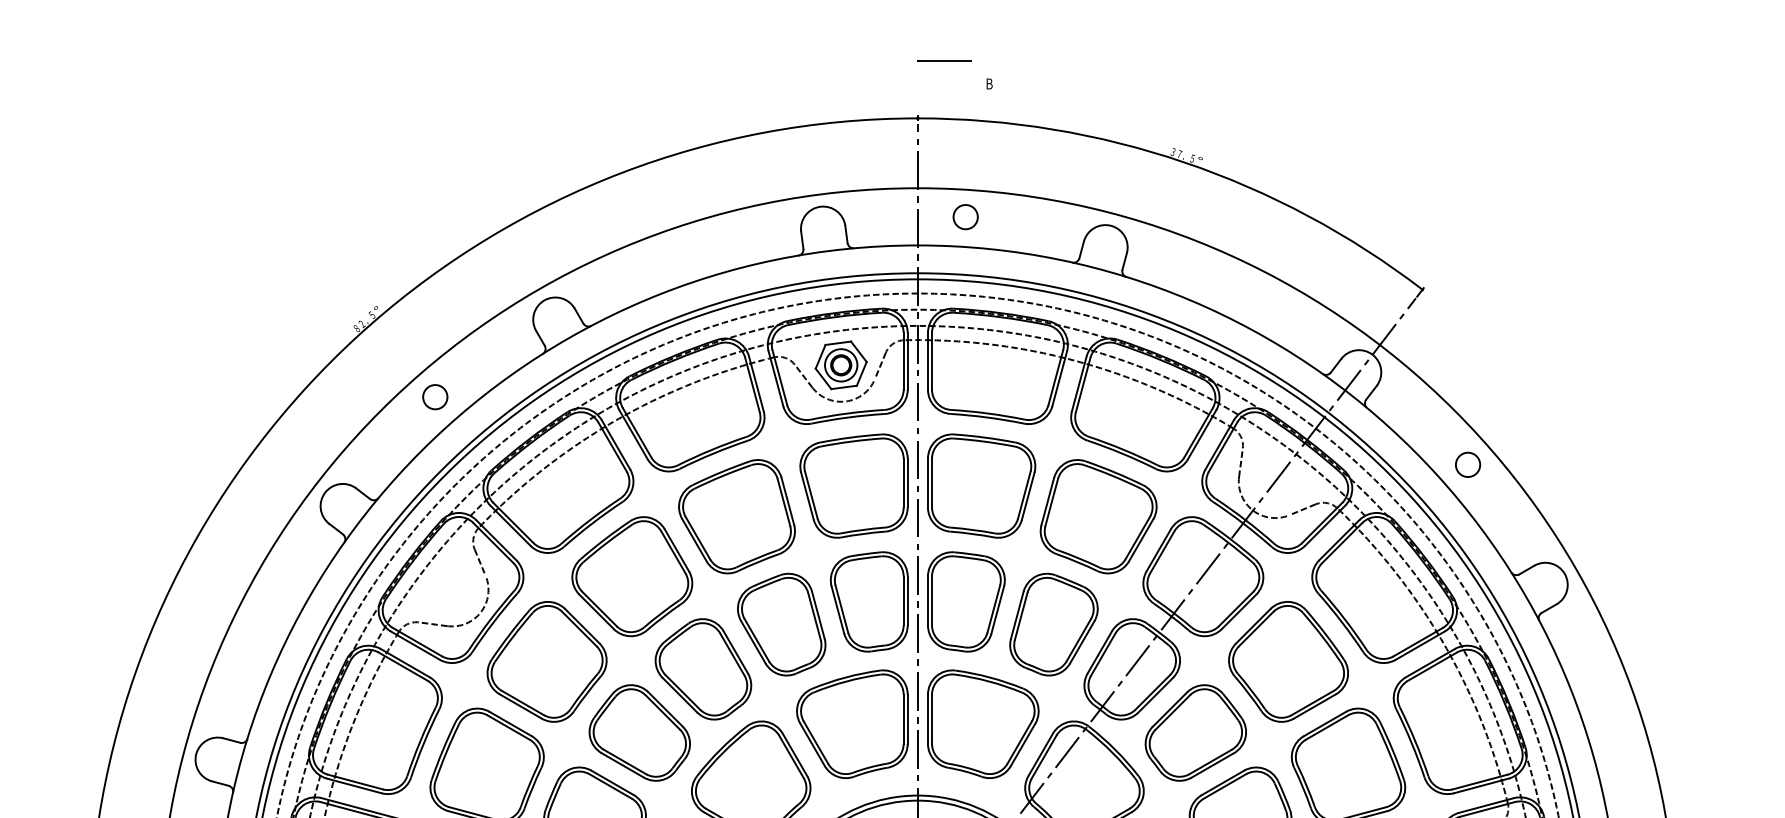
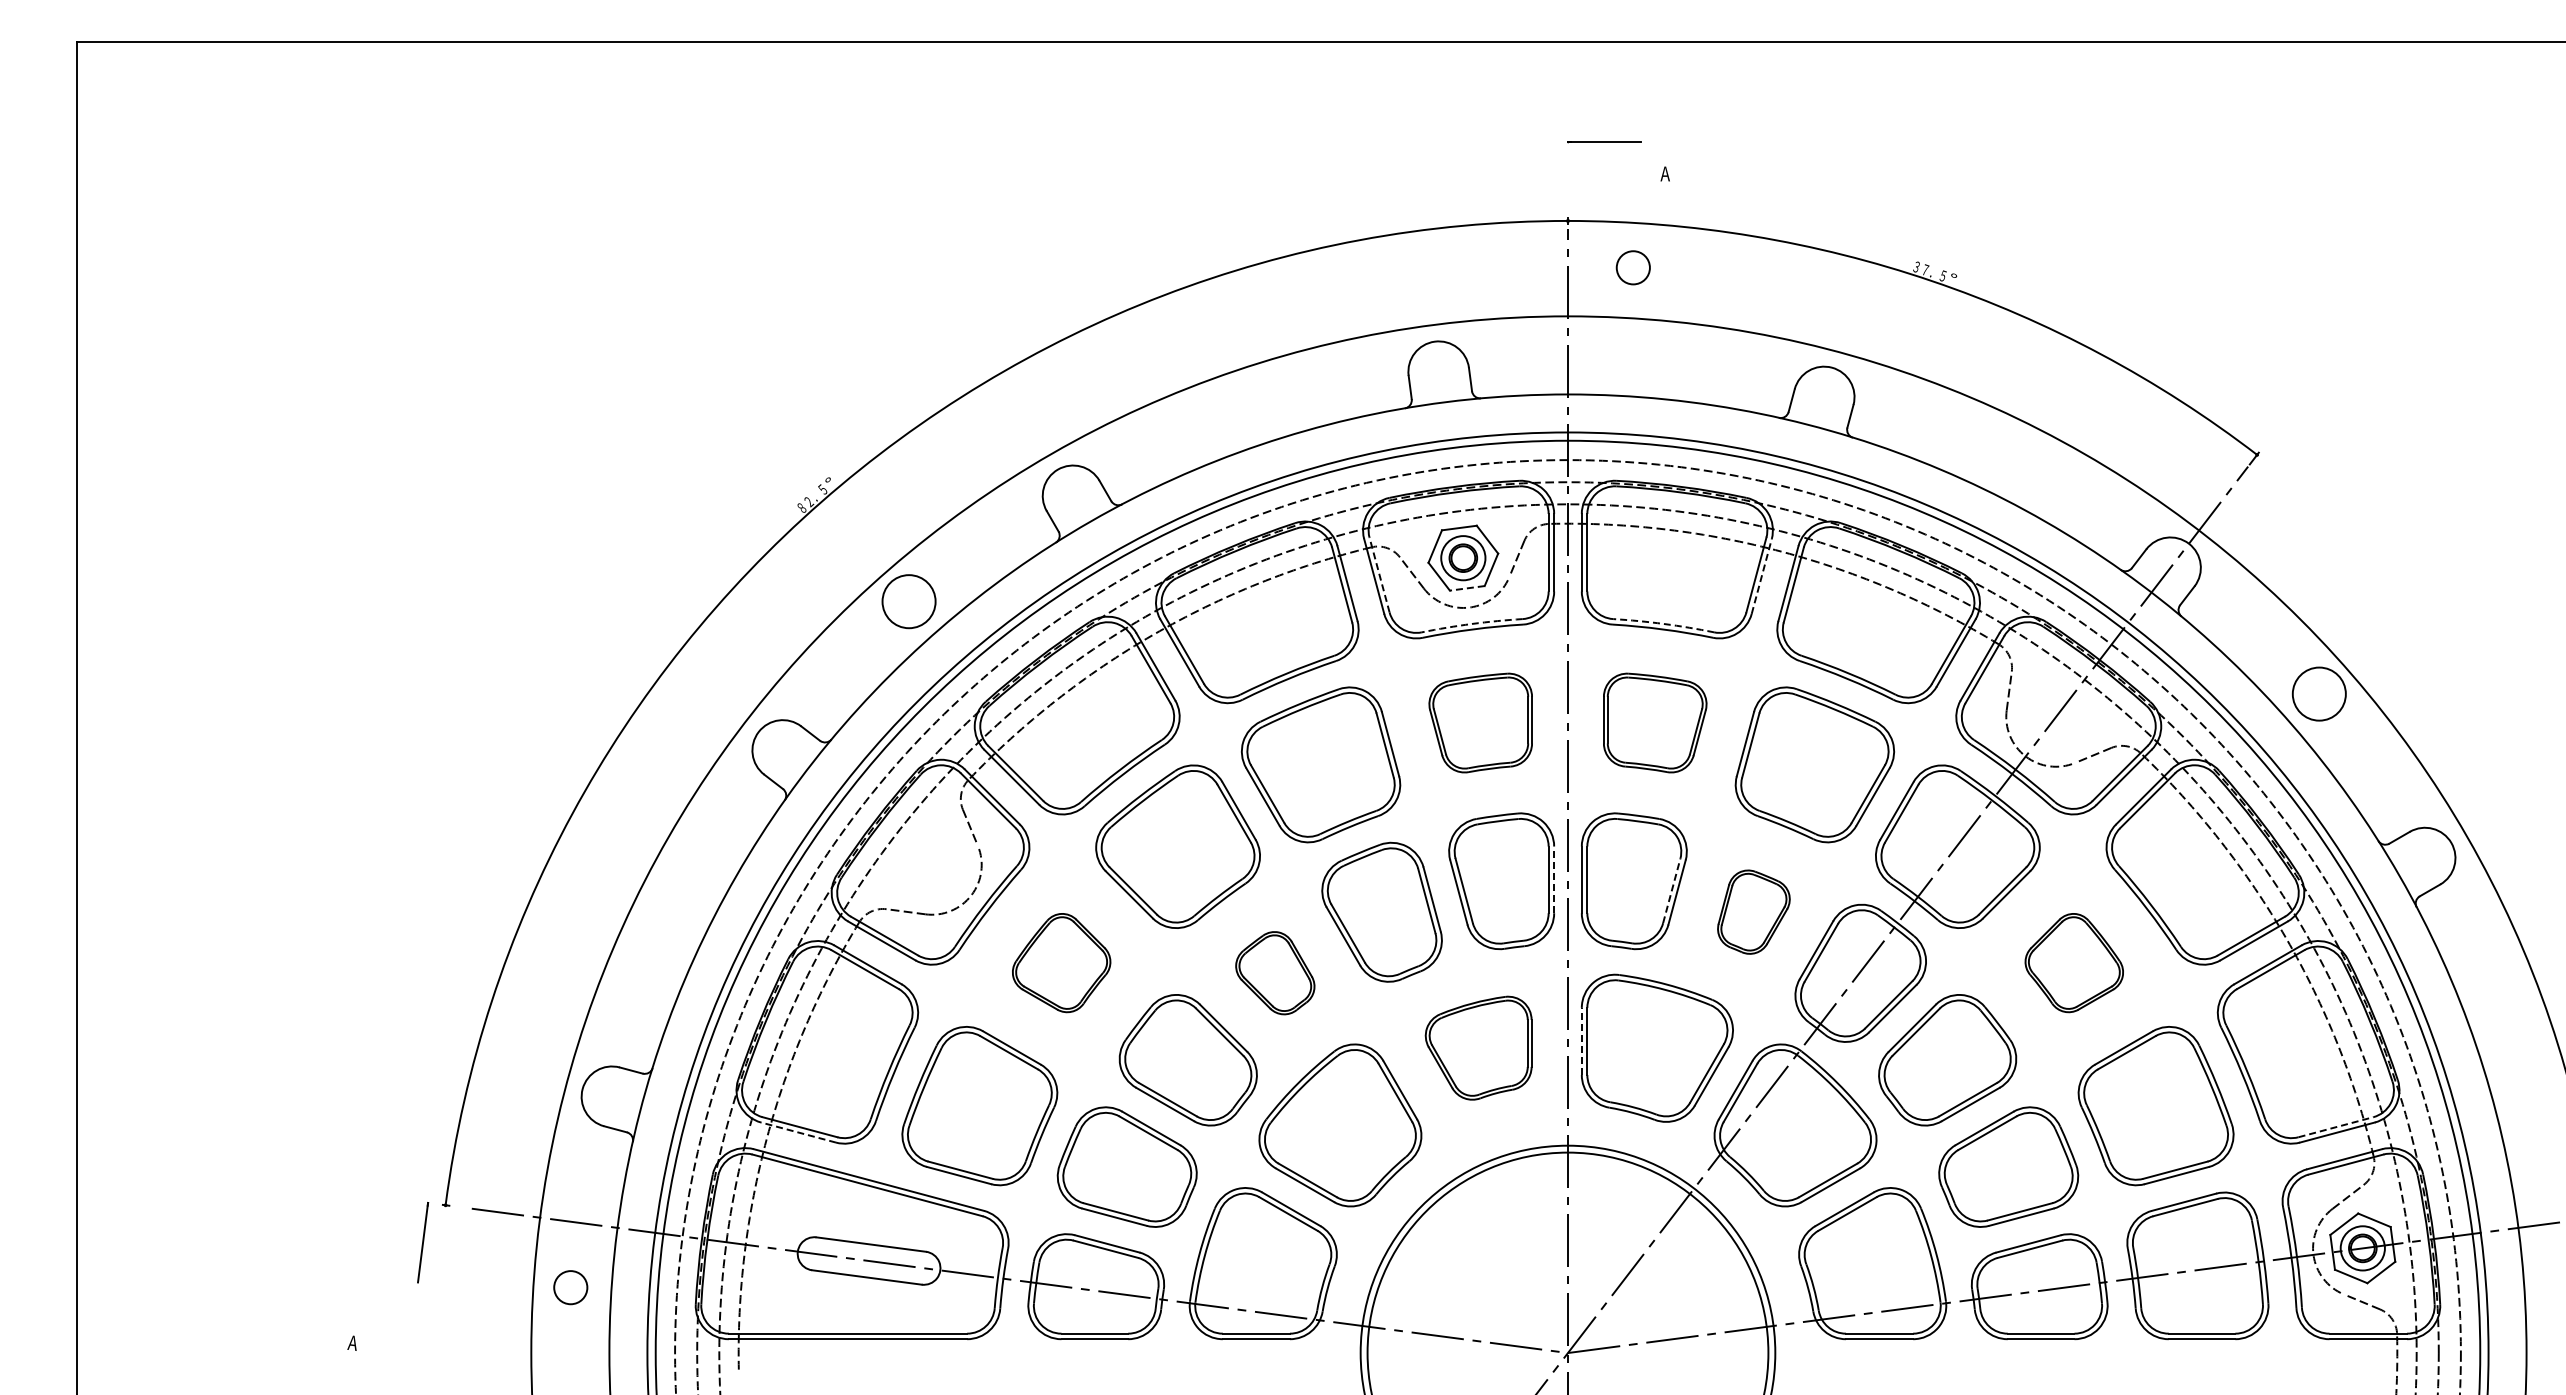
text: (989, 83) -> (1665, 173), B -> A
circle: (965, 216) -> (1632, 267), moved
line: (779, 377) -> (1379, 574), solid -> dashed
line: (1059, 378) -> (1761, 576), solid -> dashed
line: (844, 387) -> (1467, 588), solid -> dashed
circle: (434, 397) -> (908, 601), size x1.6
arc: (847, 413) -> (1472, 623), solid -> dashed
arc: (987, 413) -> (1663, 623), solid -> dashed
circle: (1467, 464) -> (2318, 693), size x1.6
part: (853, 485) -> (1480, 722), size x0.7
part: (981, 485) -> (1655, 722), size x0.7
line: (907, 600) -> (1554, 879), solid -> dashed
line: (993, 608) -> (1671, 890), solid -> dashed
part: (1053, 624) -> (1753, 911), size x0.6
part: (546, 661) -> (1061, 962), size x0.6
part: (1288, 661) -> (2074, 962), size x0.6
part: (703, 668) -> (1275, 972), size x0.6
line: (927, 719) -> (1581, 1041), solid -> dashed
part: (852, 723) -> (1478, 1047), size x0.7
line: (1480, 782) -> (2336, 1127), solid -> dashed
line: (354, 785) -> (798, 1132), solid -> dashed

